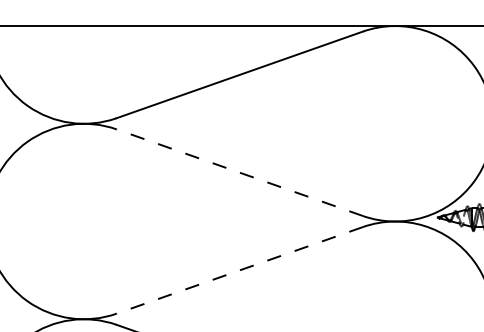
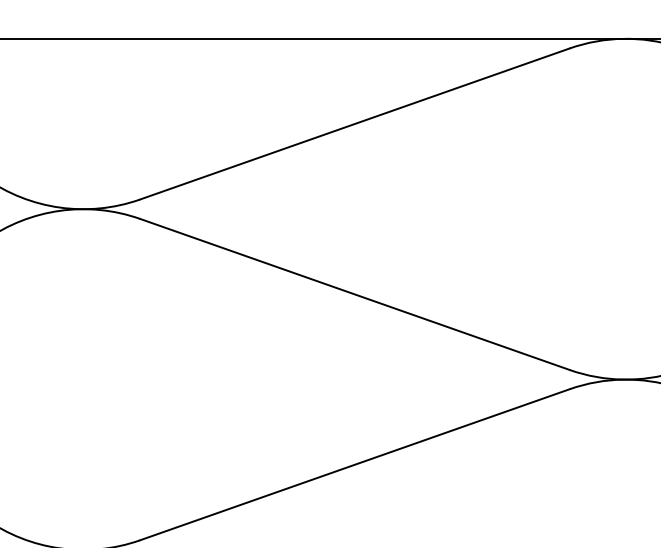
line: (239, 172) -> (354, 294), dashed -> solid
line: (239, 270) -> (354, 464), dashed -> solid

